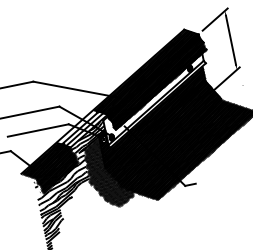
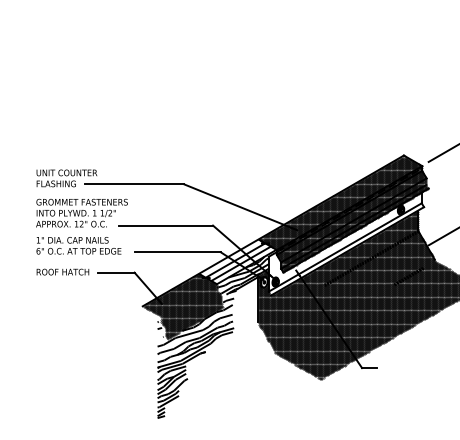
hatch: (107, 171) -> (260, 327), removed

